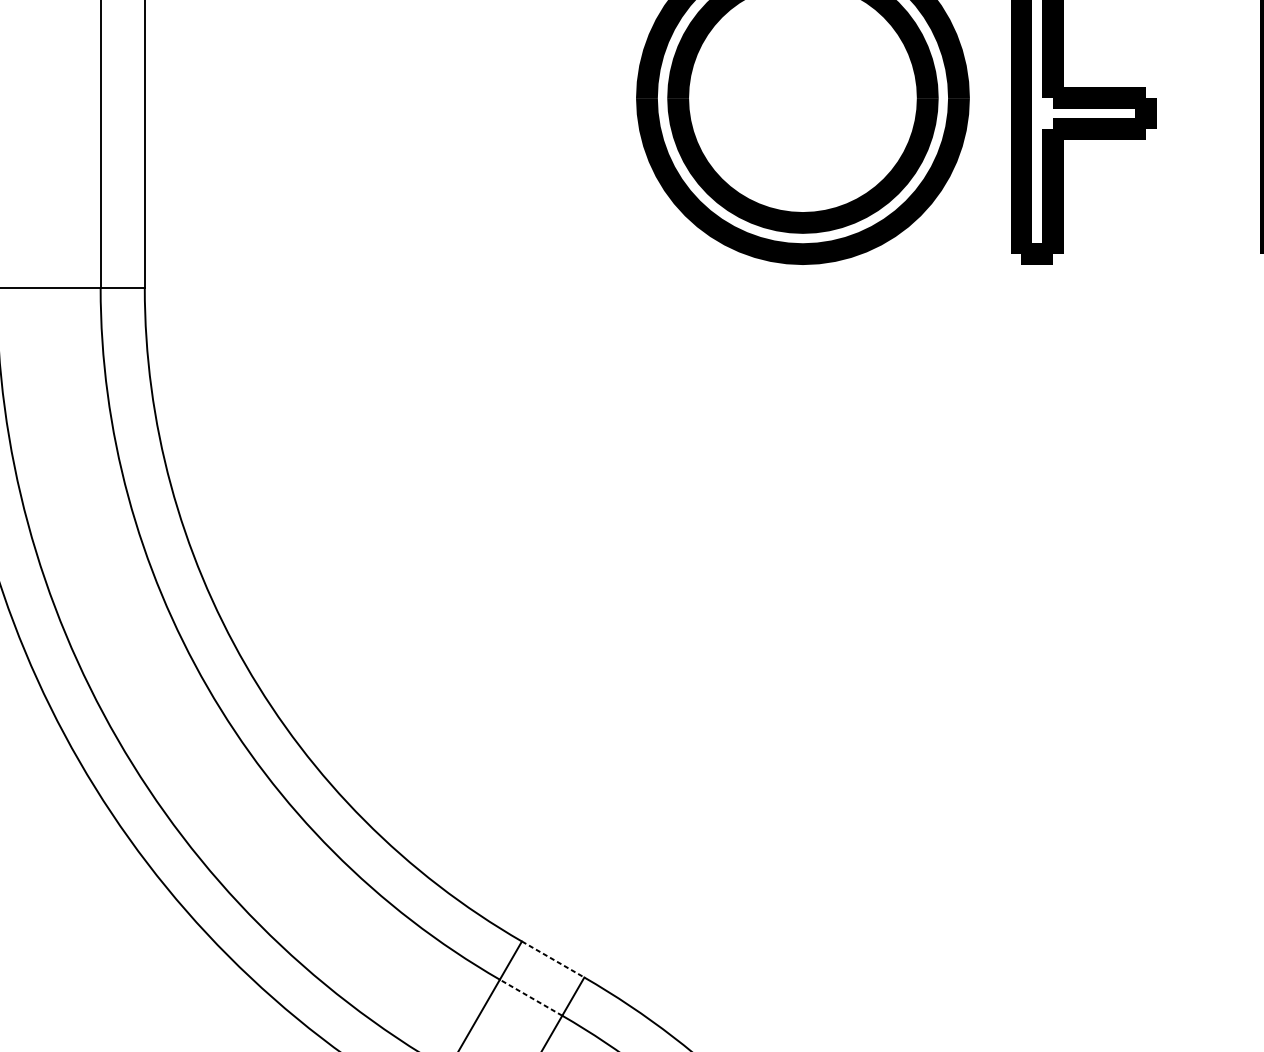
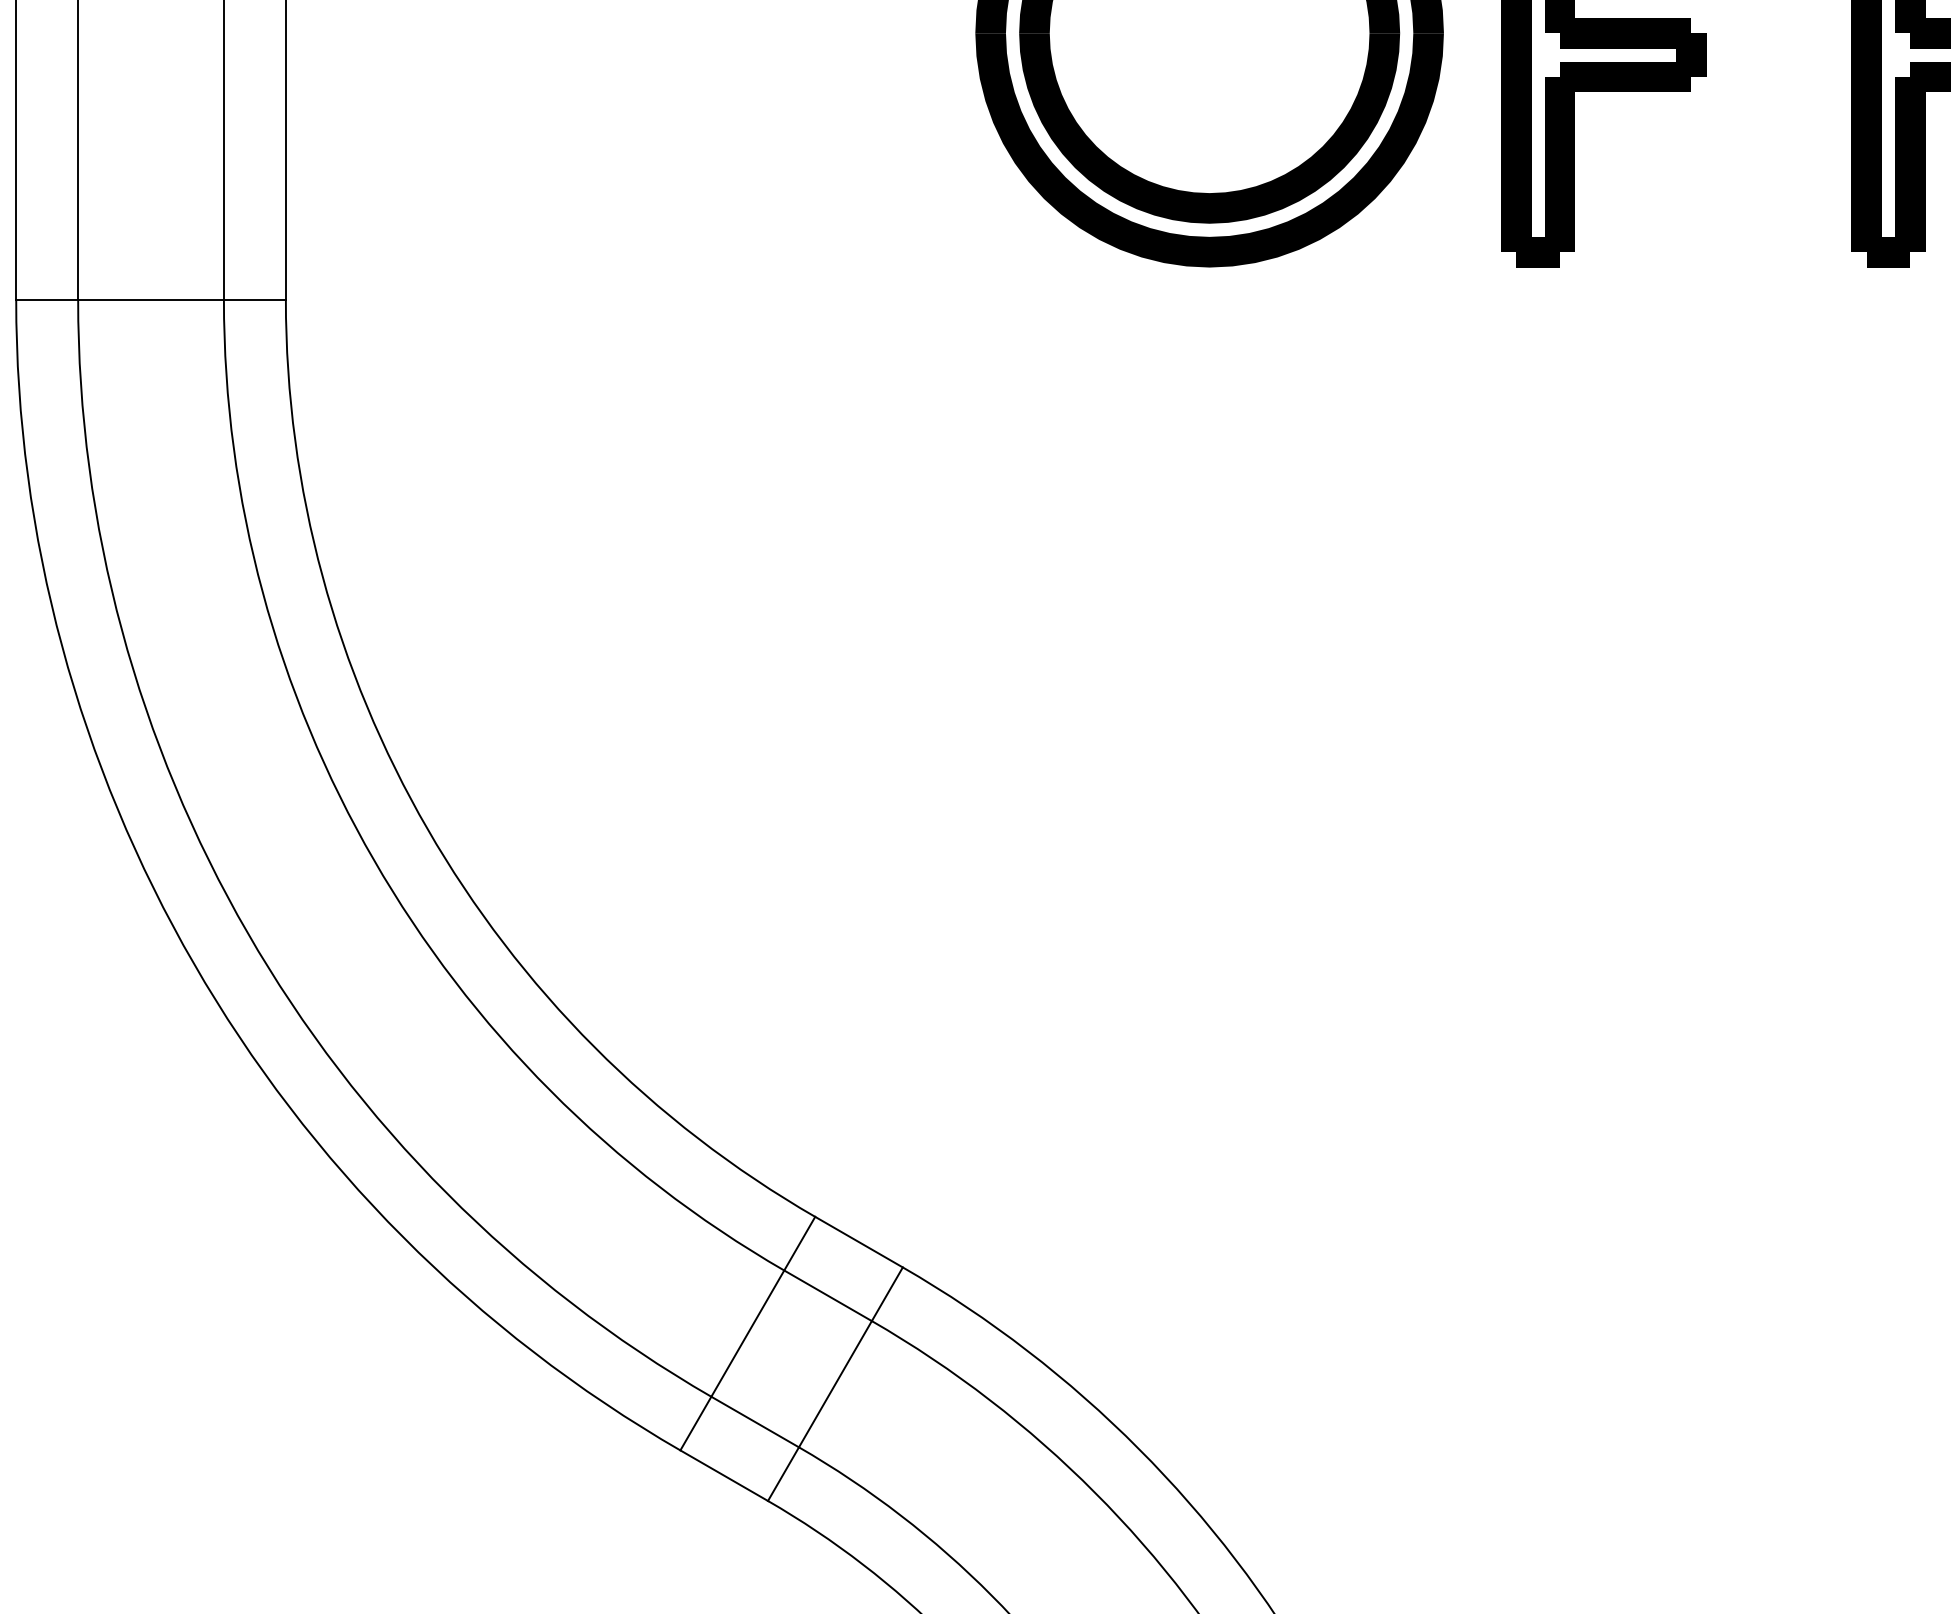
line: (553, 959) -> (859, 1242), dashed -> solid
line: (531, 997) -> (828, 1295), dashed -> solid

